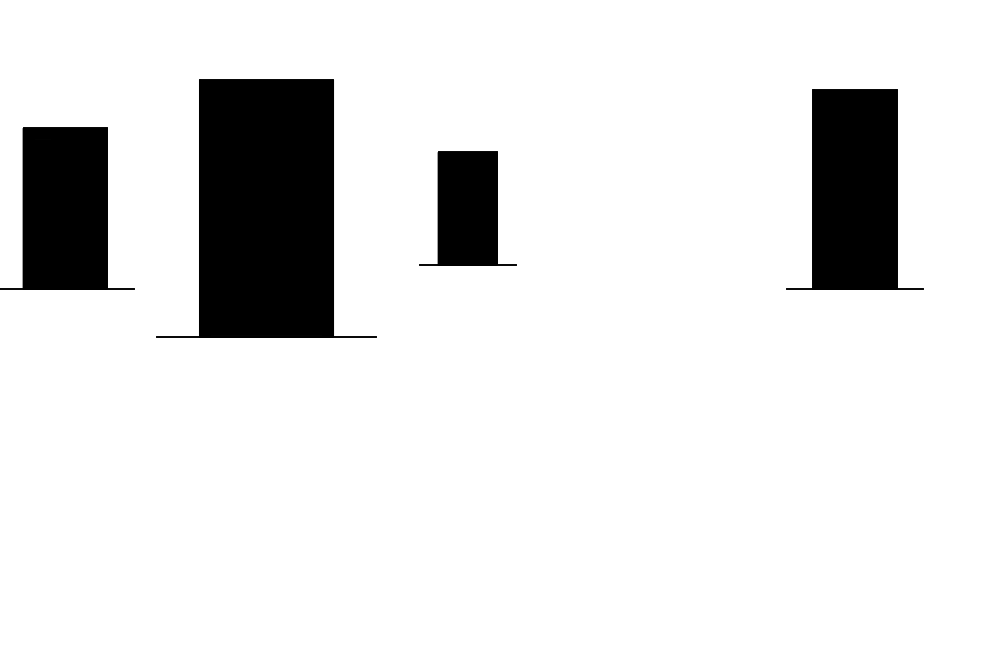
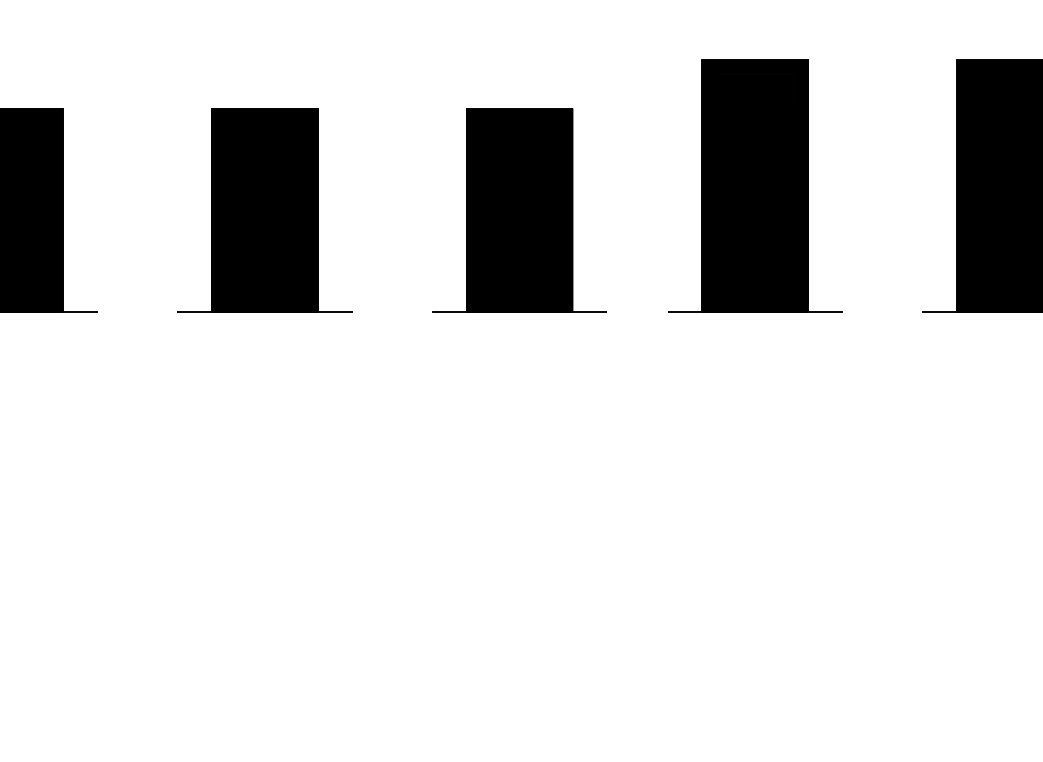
part: (653, 189) -> (754, 186), added
part: (266, 208) -> (264, 210), size x0.62
part: (467, 208) -> (519, 210), size x1.43

